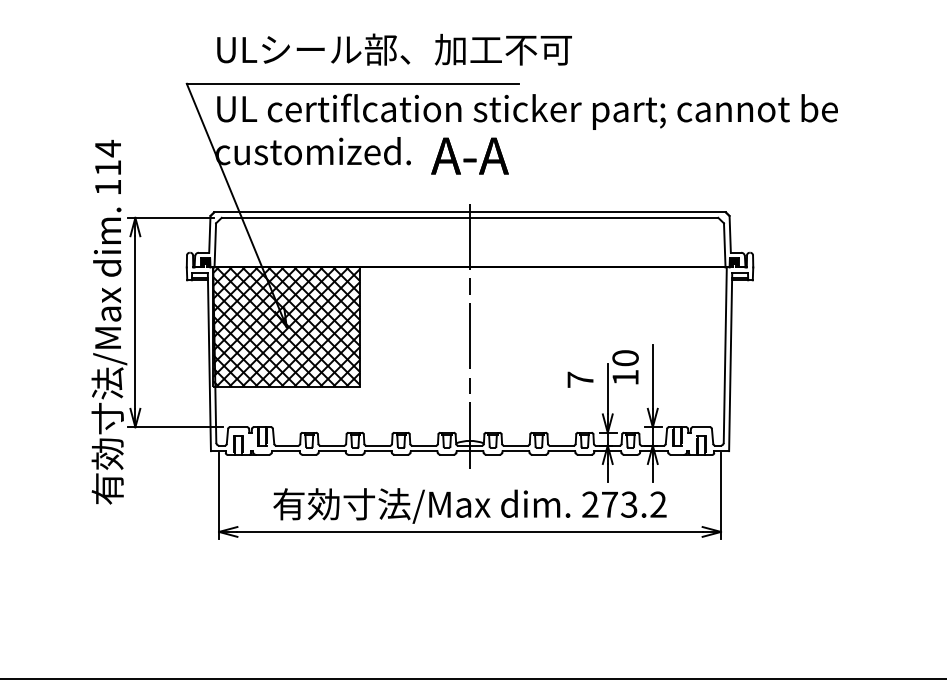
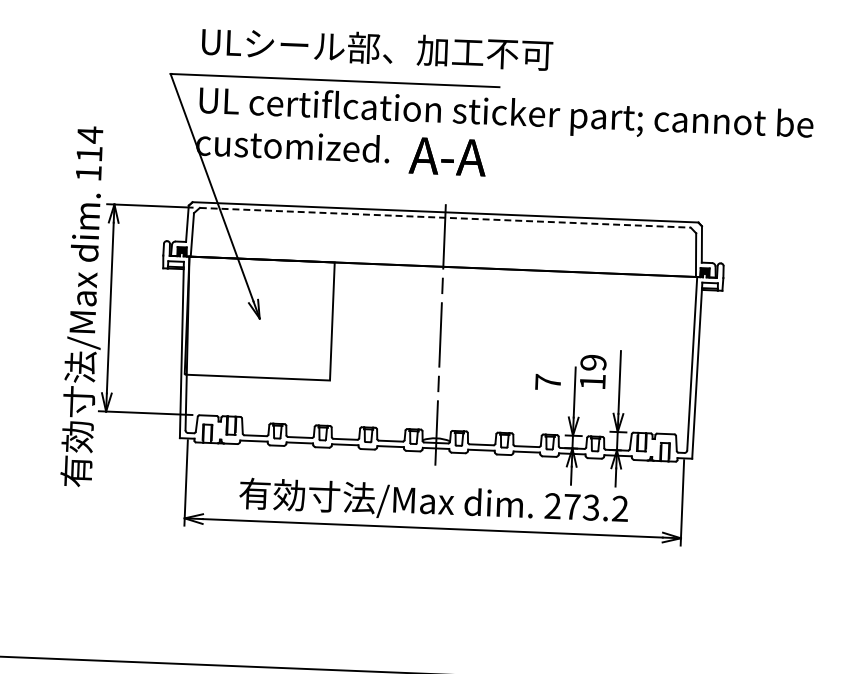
line: (470, 217) -> (445, 217), solid -> dashed
hatch: (286, 326) -> (259, 317), removed
text: (625, 358) -> (593, 363), 10 -> 19

